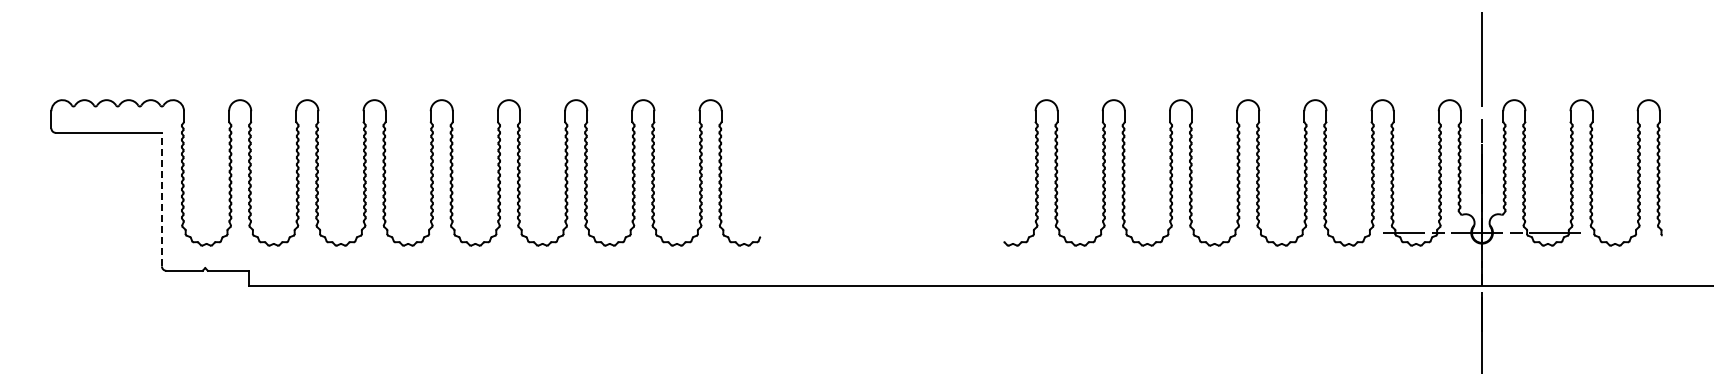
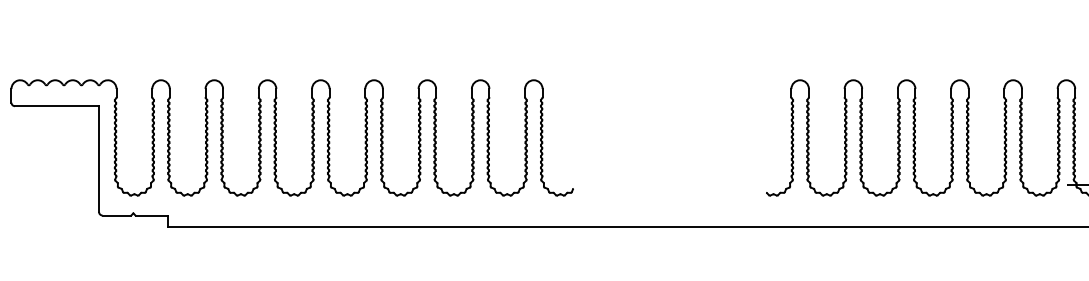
line: (161, 199) -> (98, 159), dashed -> solid

